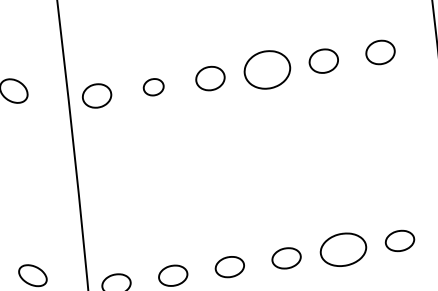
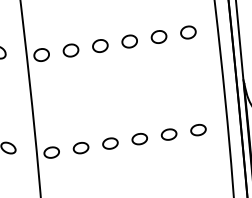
part: (266, 69) -> (129, 41), size x0.62
part: (152, 87) -> (70, 50), size x1.43
part: (342, 249) -> (168, 134), size x0.62

